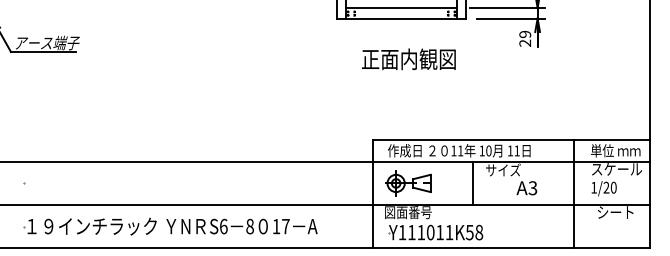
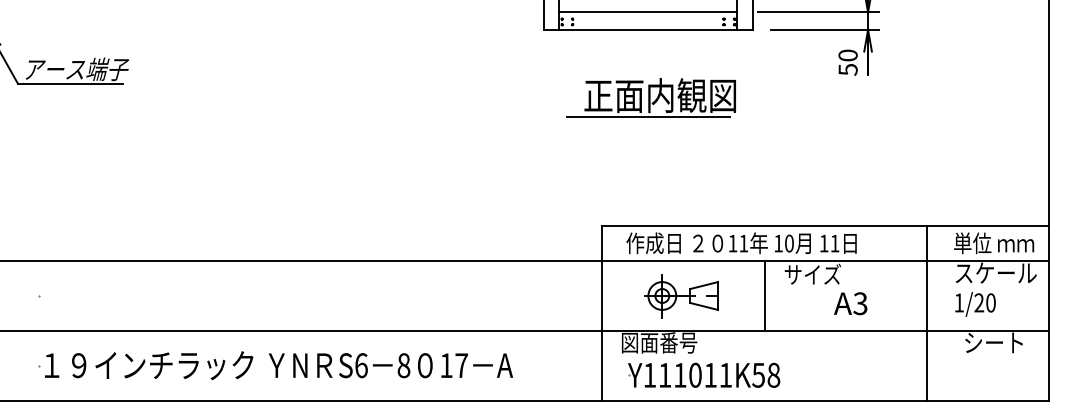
text: (525, 38) -> (848, 62), 29 -> 50
line: (401, 72) -> (648, 116), added
part: (408, 183) -> (682, 296), moved

